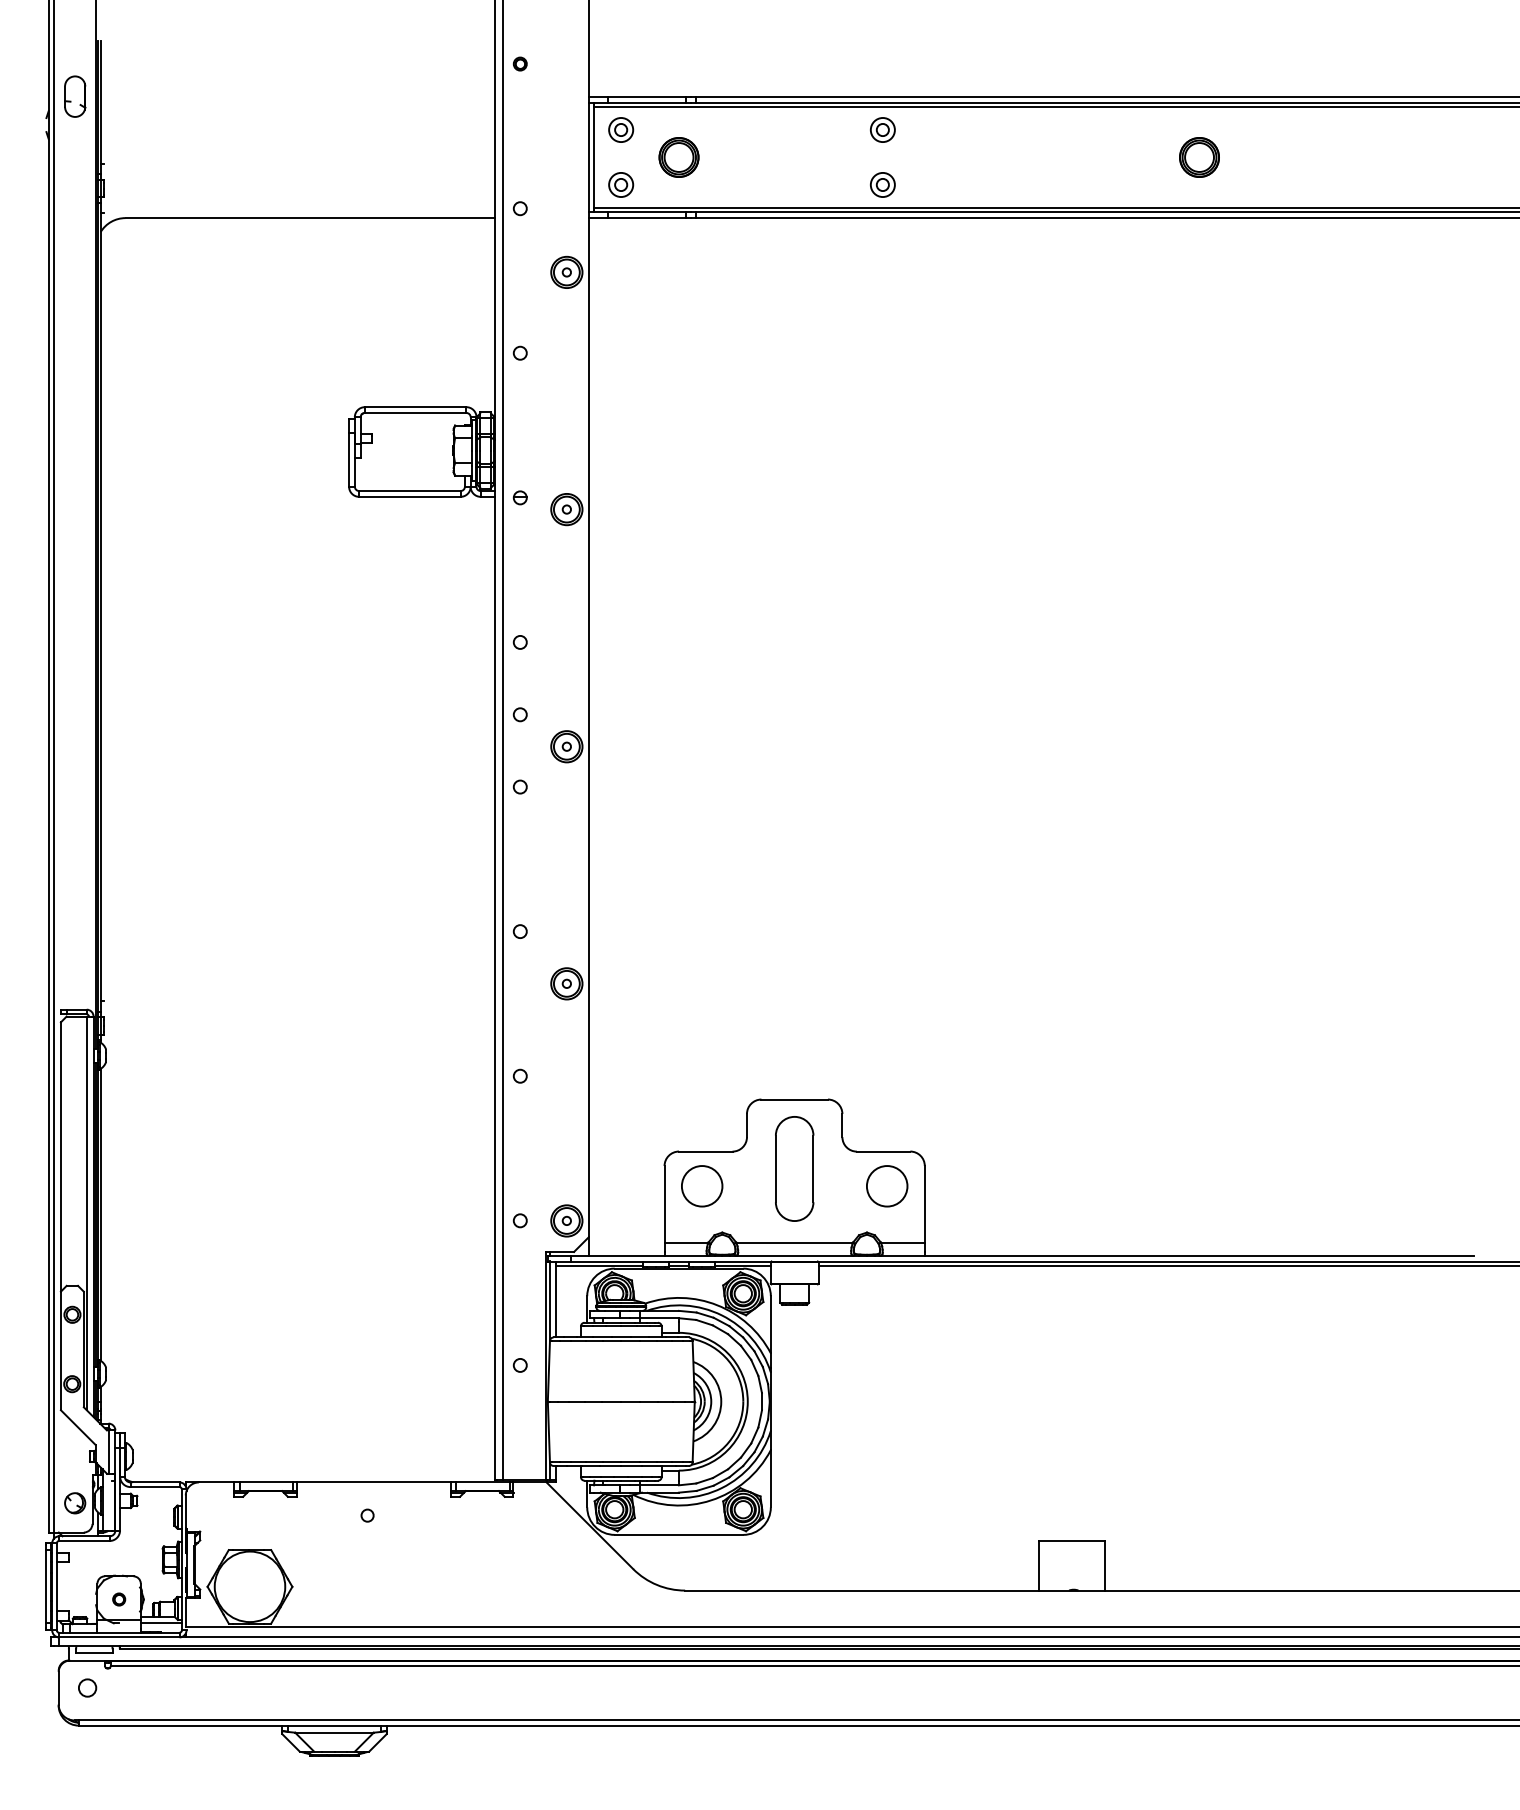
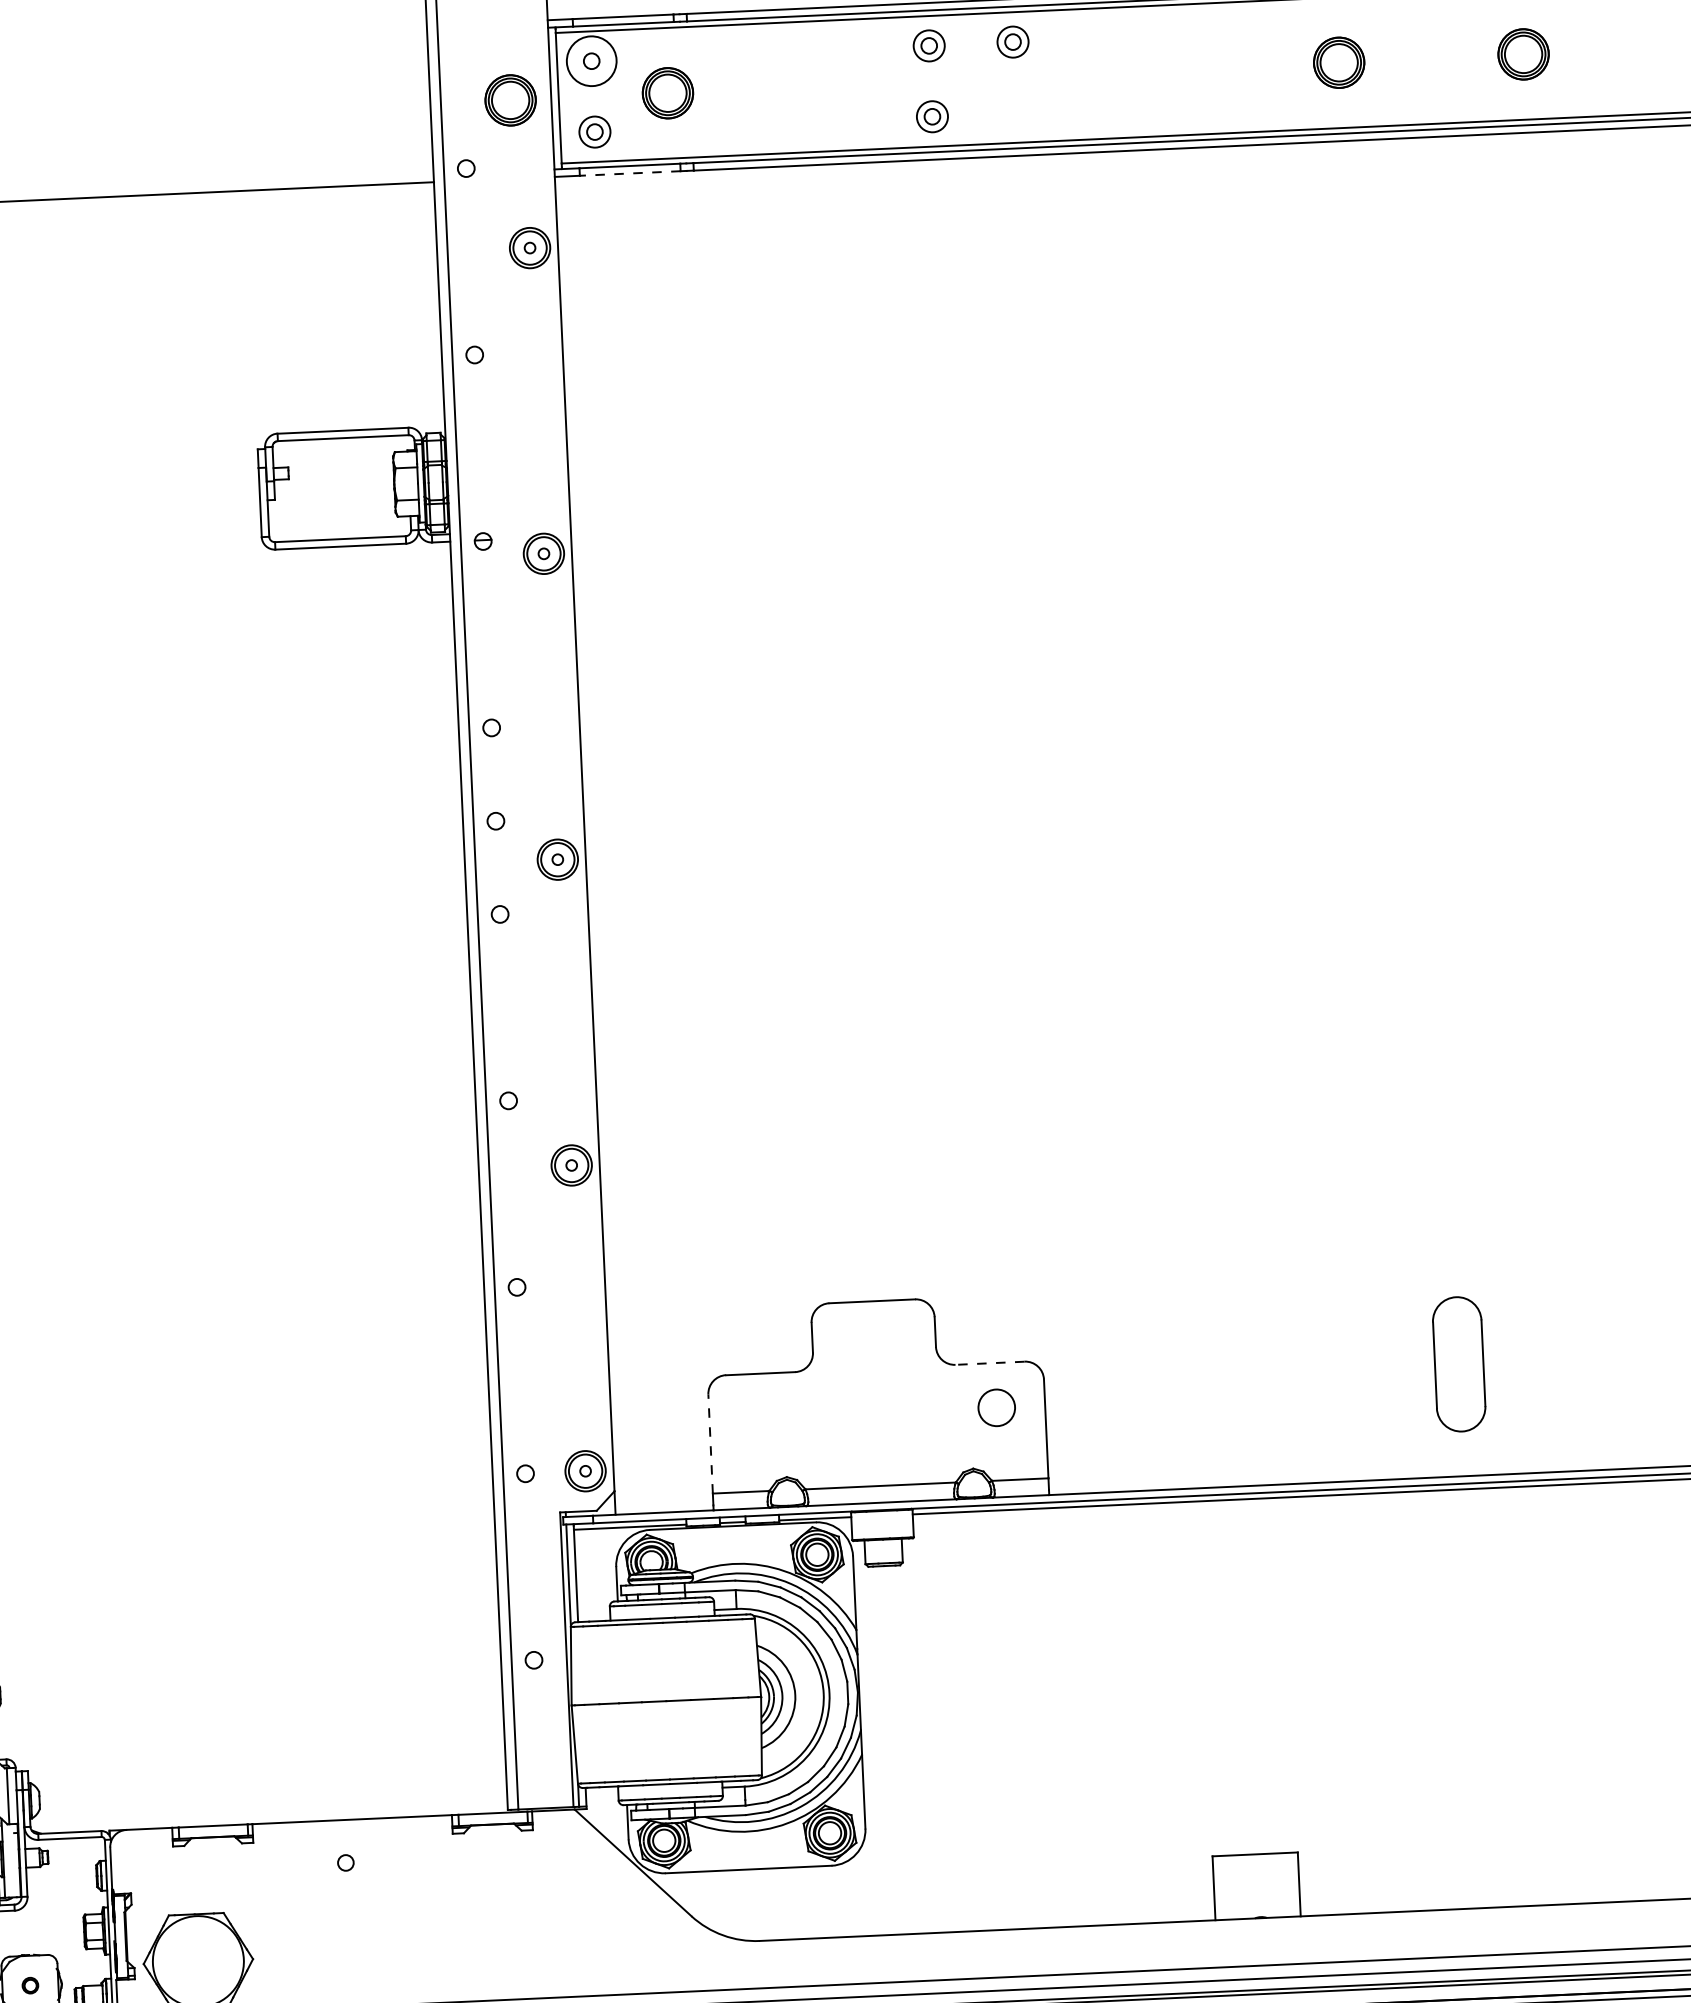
part: (947, 129) -> (1012, 41), added
circle: (621, 130) -> (592, 61), size x1.6
part: (556, 157) -> (509, 100), added
part: (1342, 157) -> (1523, 54), added
line: (646, 218) -> (629, 173), solid -> dashed
line: (883, 1151) -> (989, 1363), solid -> dashed
part: (794, 1168) -> (1458, 1363), moved
circle: (702, 1186) -> (758, 1418), removed
circle: (887, 1186) -> (997, 1408), size x0.7
line: (664, 1203) -> (710, 1443), solid -> dashed

